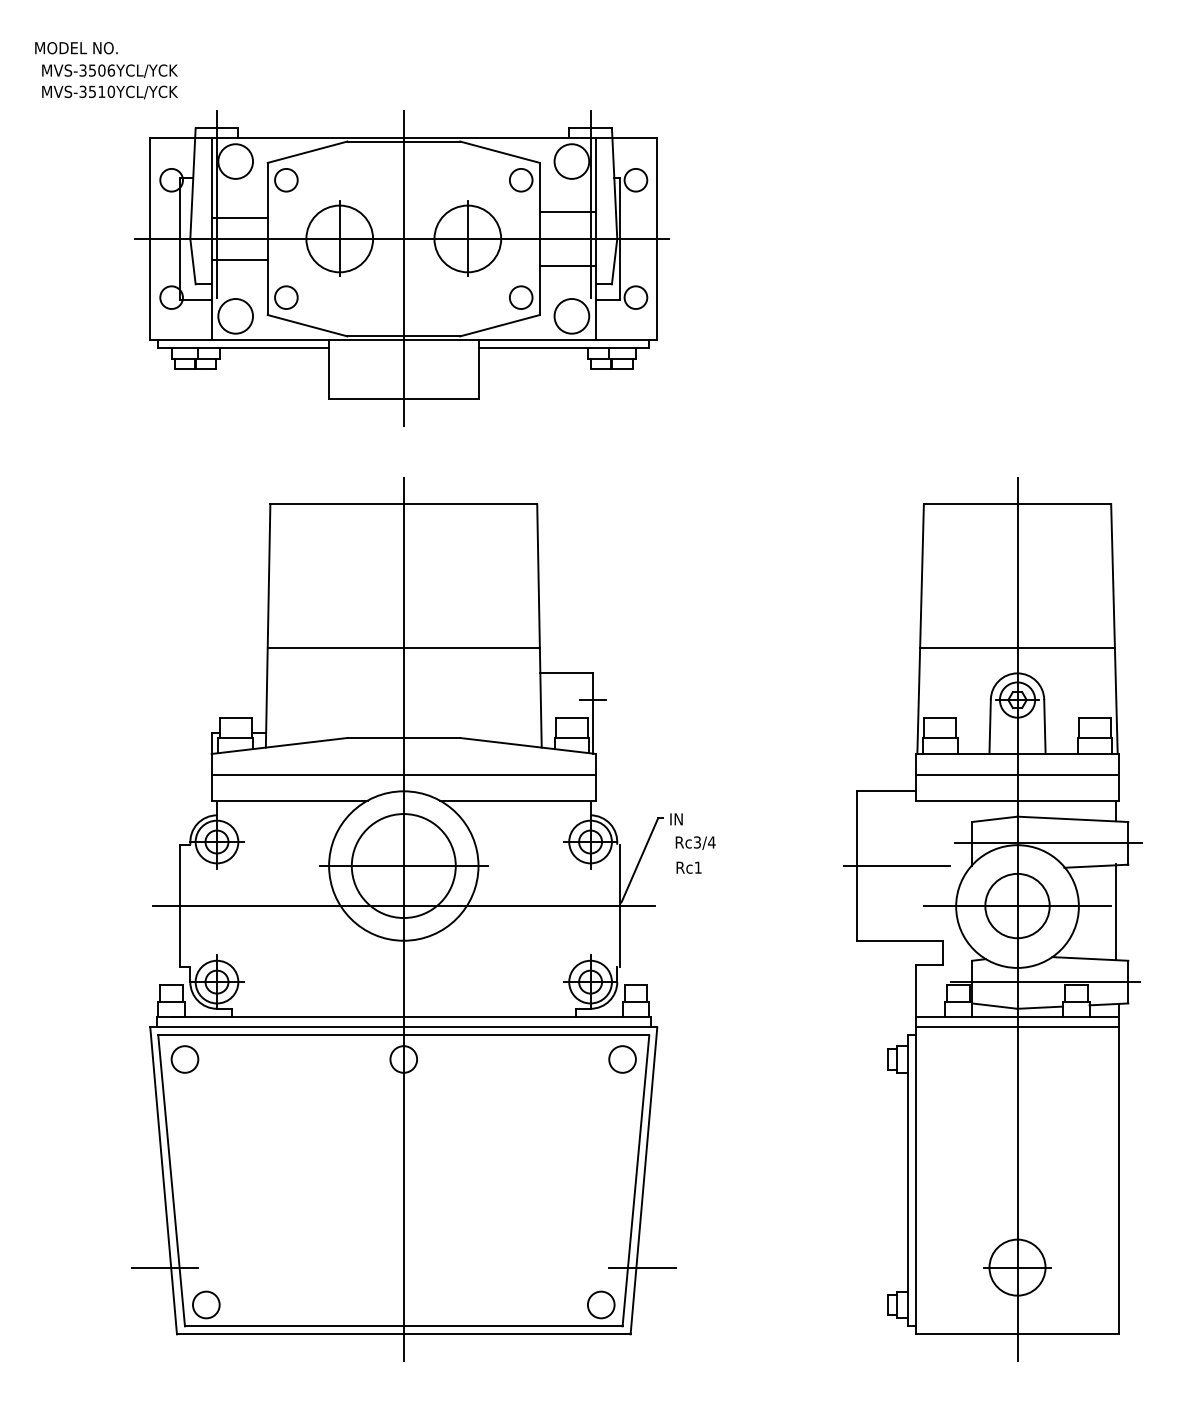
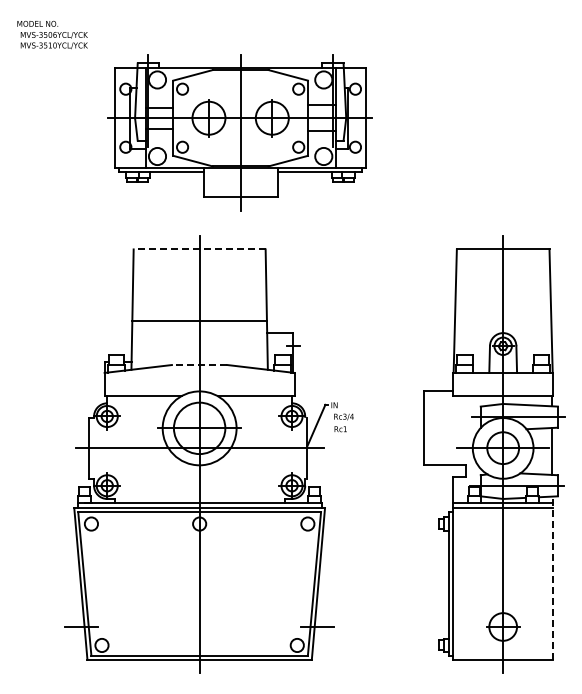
part: (401, 267) -> (239, 132), moved
line: (403, 504) -> (199, 249), solid -> dashed
line: (1018, 647) -> (503, 320), removed
line: (403, 738) -> (199, 365), solid -> dashed
line: (403, 775) -> (199, 383), removed
line: (1018, 775) -> (503, 383), removed
line: (896, 866) -> (443, 428), removed
line: (1119, 1169) -> (553, 578), solid -> dashed

